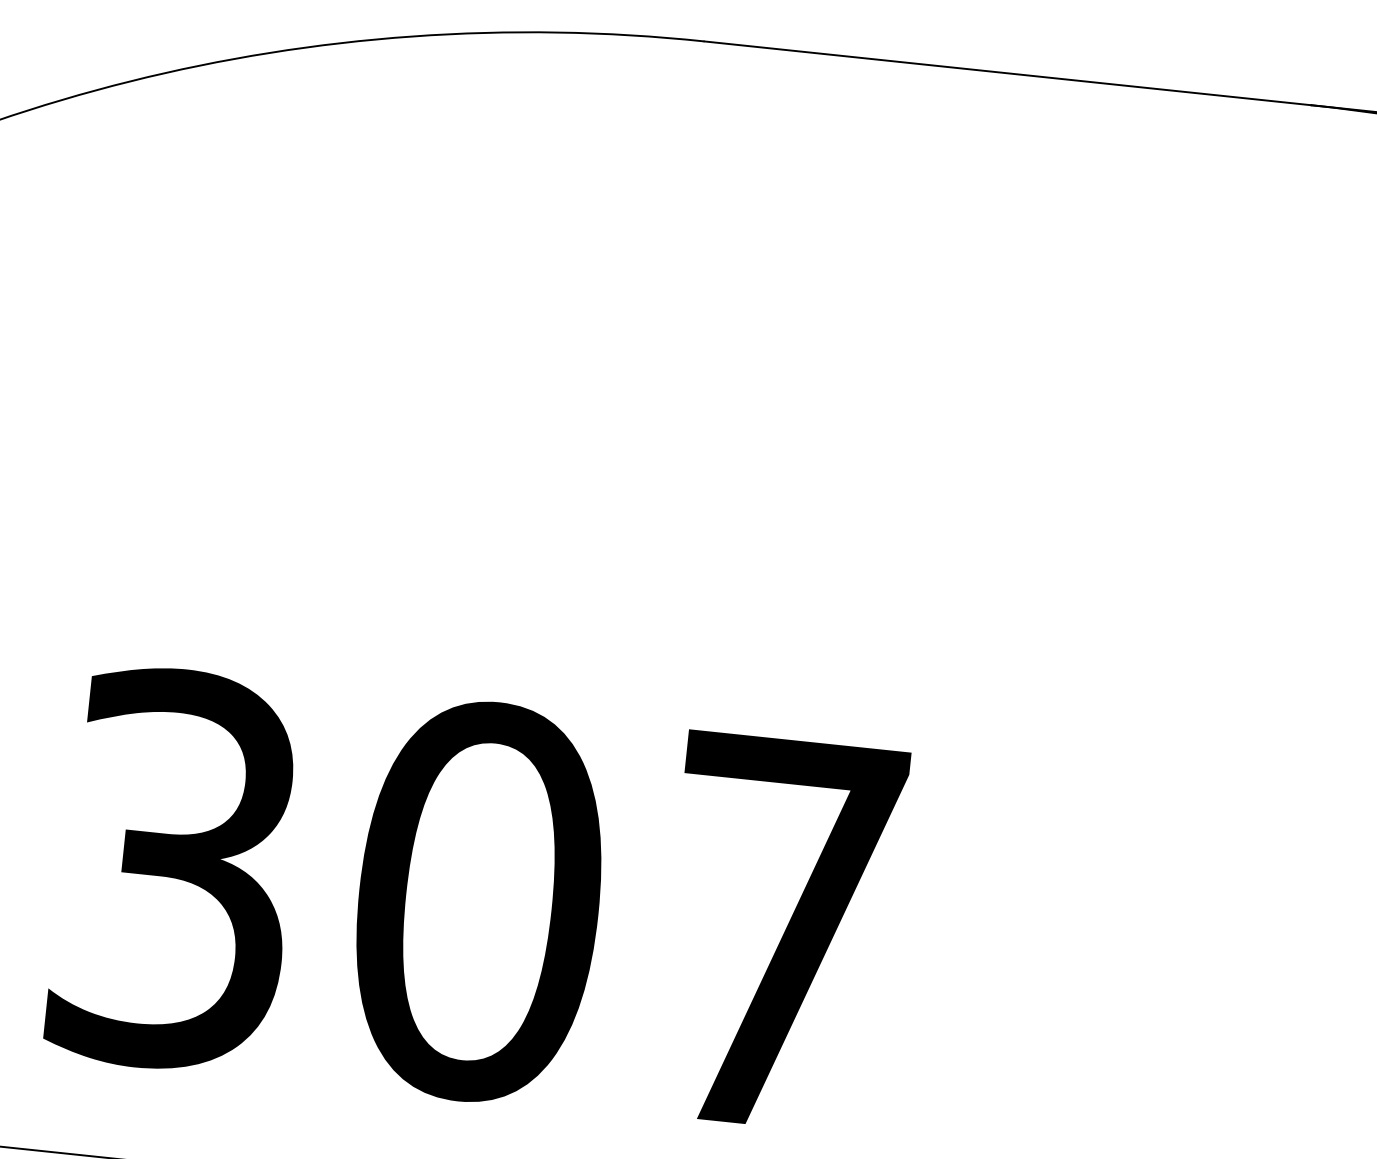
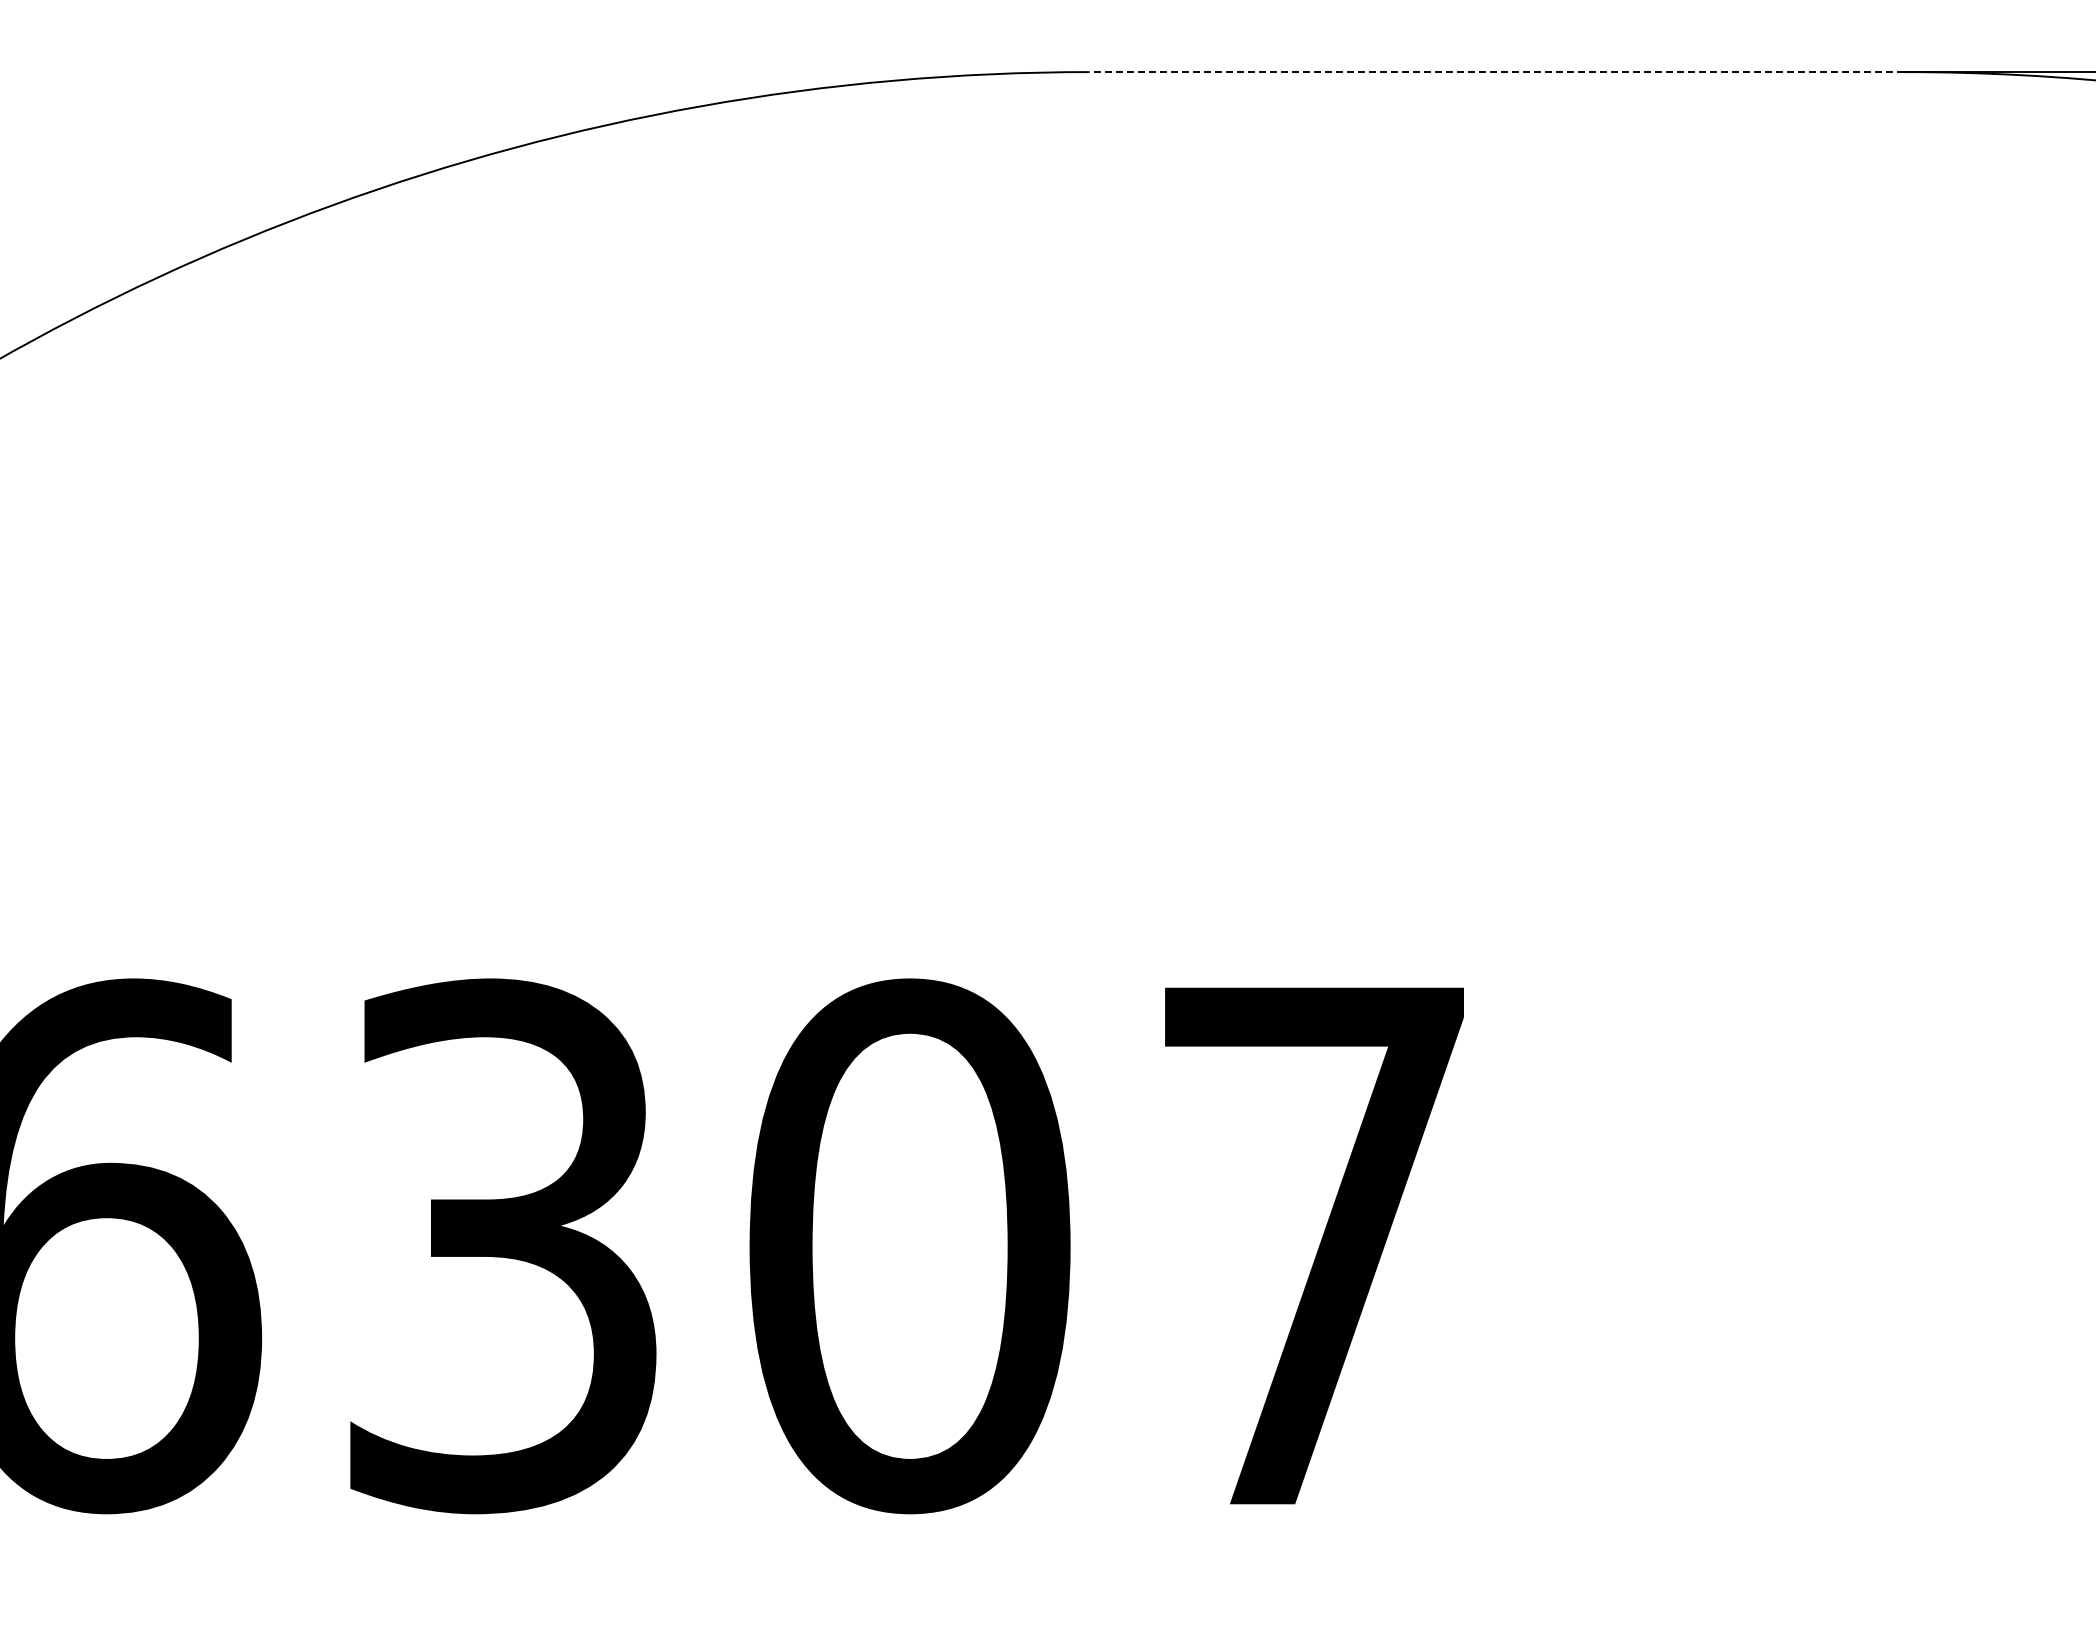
line: (1007, 73) -> (1496, 72), solid -> dashed

